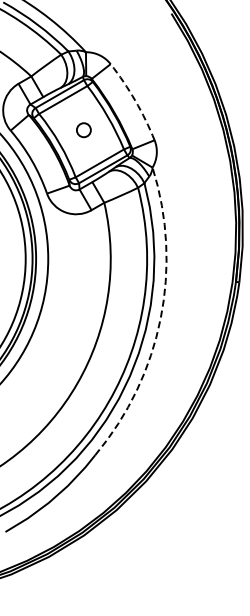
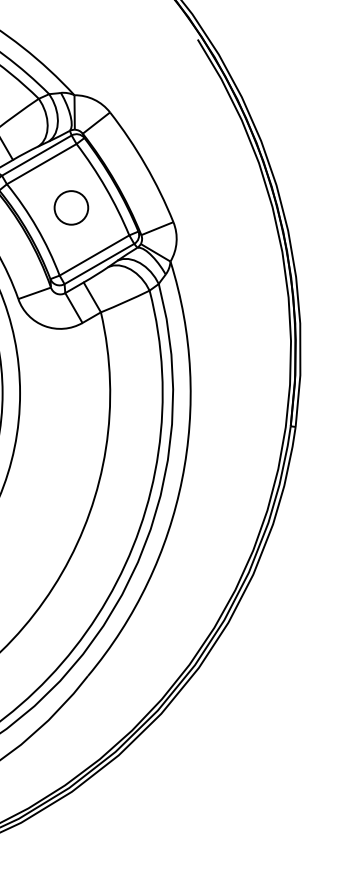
arc: (135, 100) -> (145, 164), dashed -> solid
circle: (83, 129) -> (70, 206), size x1.67
arc: (160, 318) -> (181, 479), dashed -> solid

